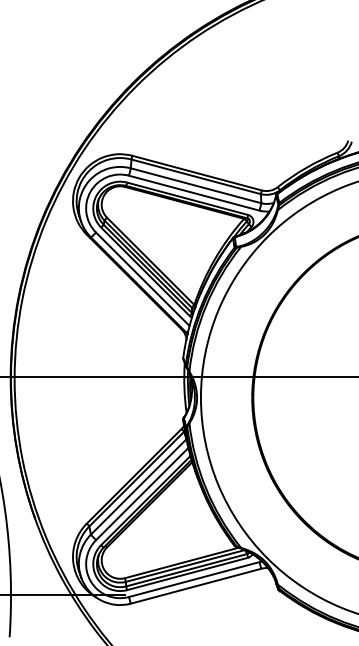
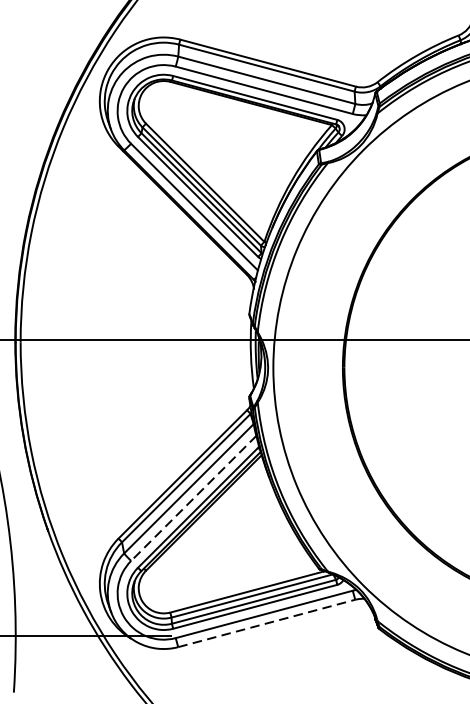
line: (142, 494) -> (194, 499), solid -> dashed
line: (196, 586) -> (267, 623), solid -> dashed

